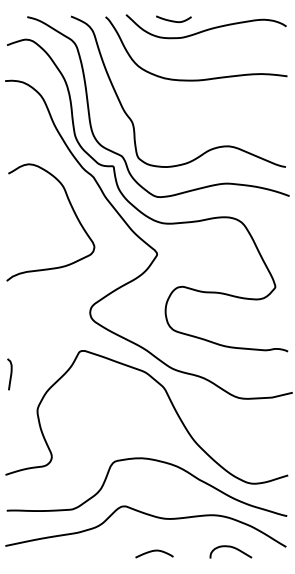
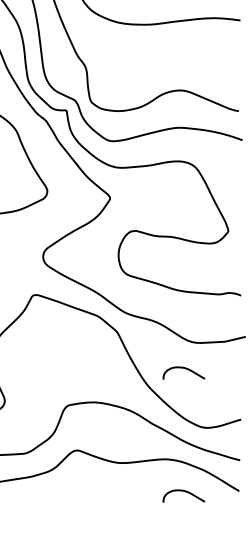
curve: (232, 425) -> (185, 369), added
curve: (154, 551) -> (107, 495), removed

